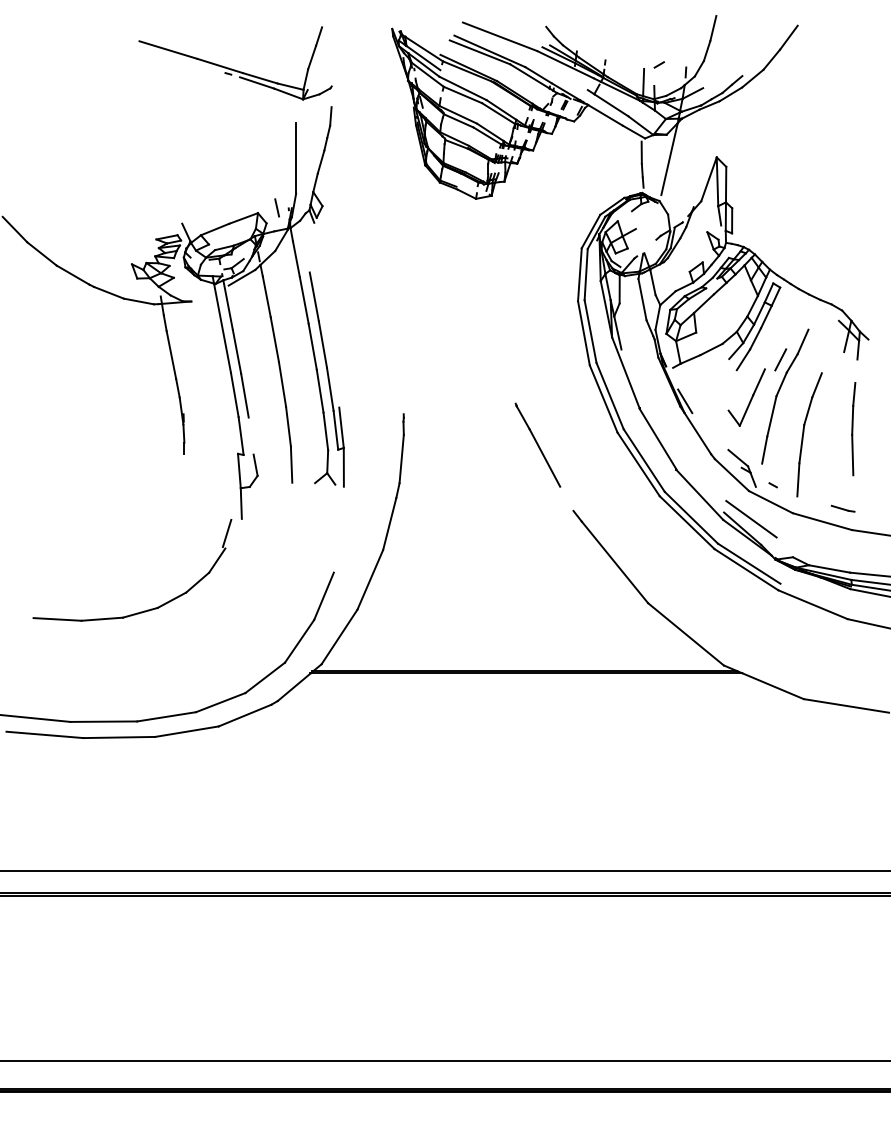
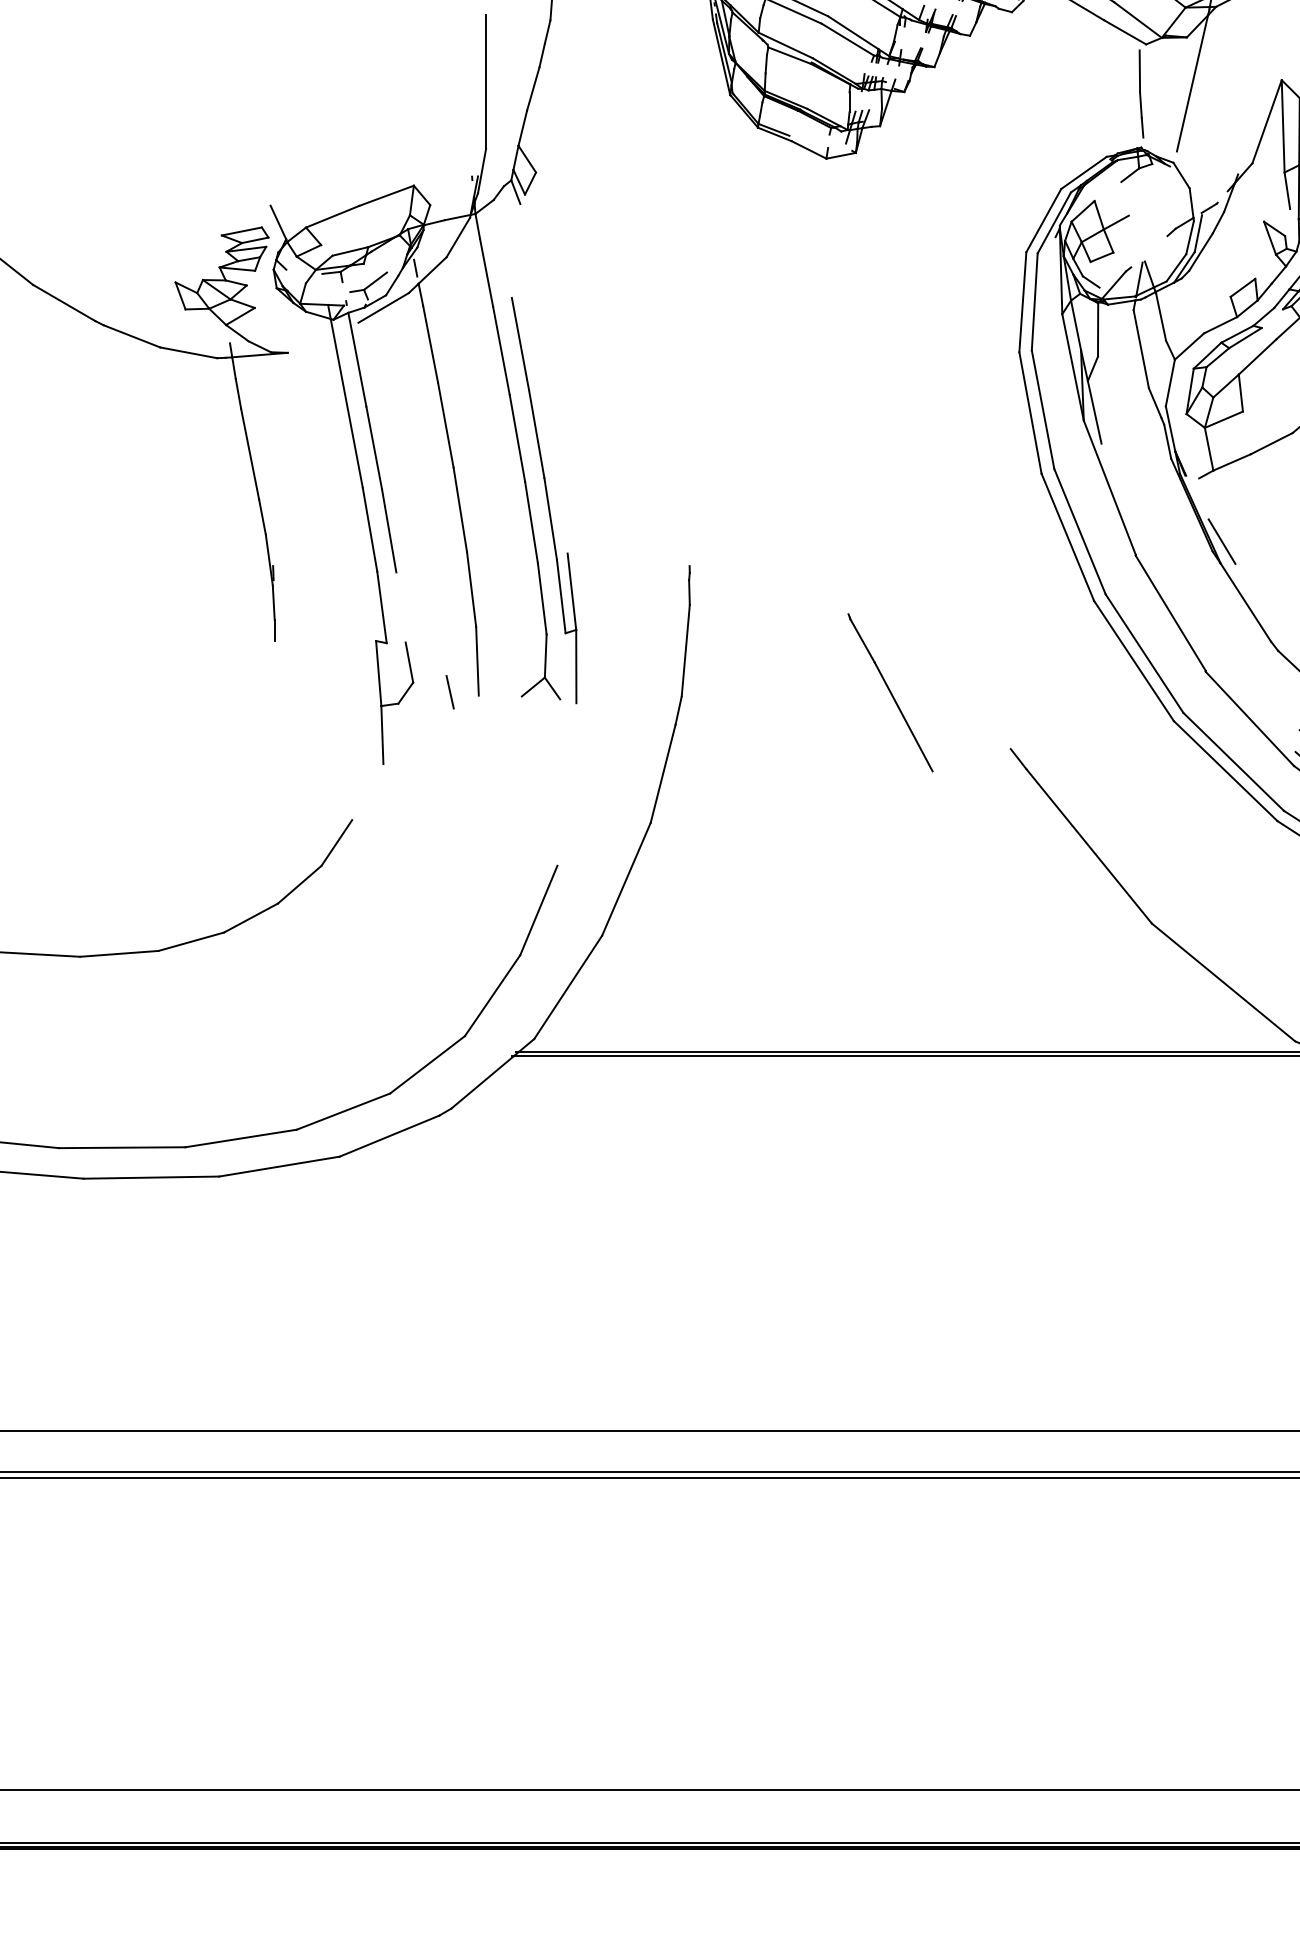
line: (276, 207) -> (448, 691), moved
line: (537, 444) -> (889, 691), moved
line: (226, 533) -> (354, 791), removed

